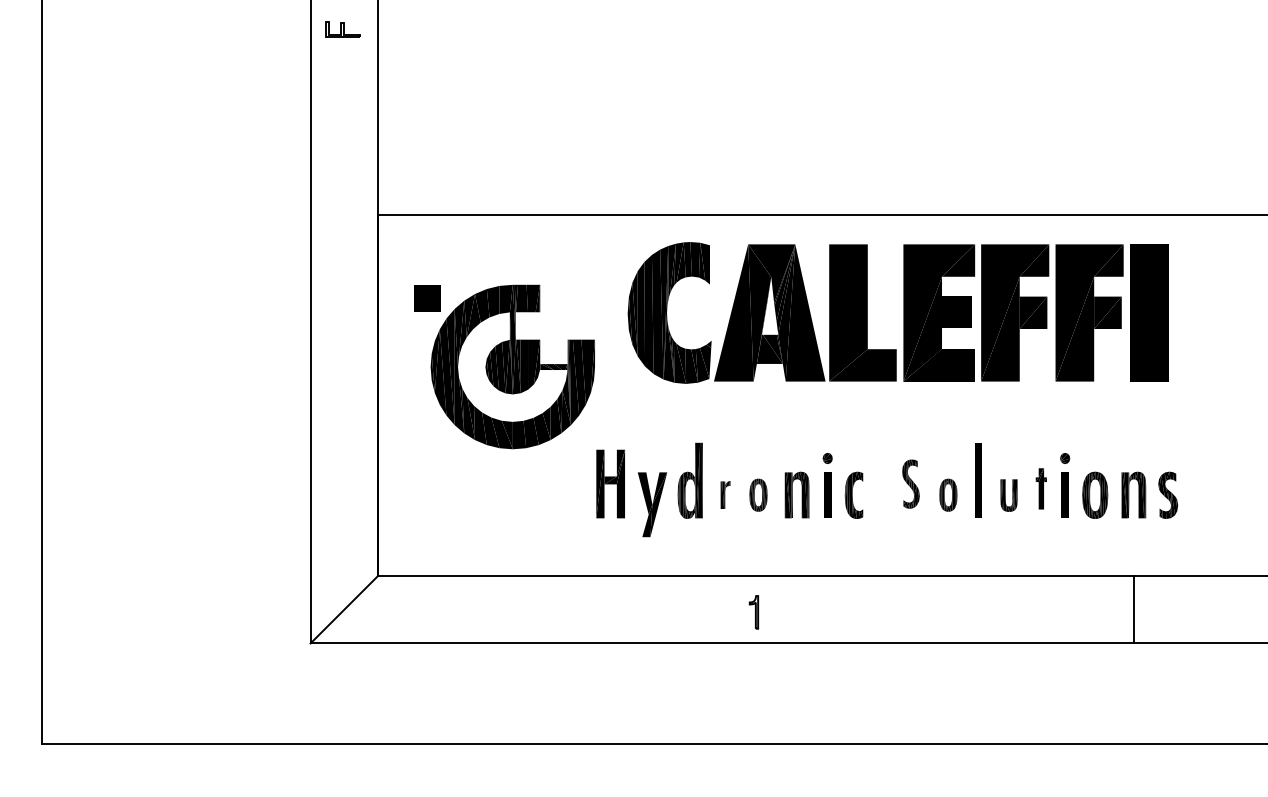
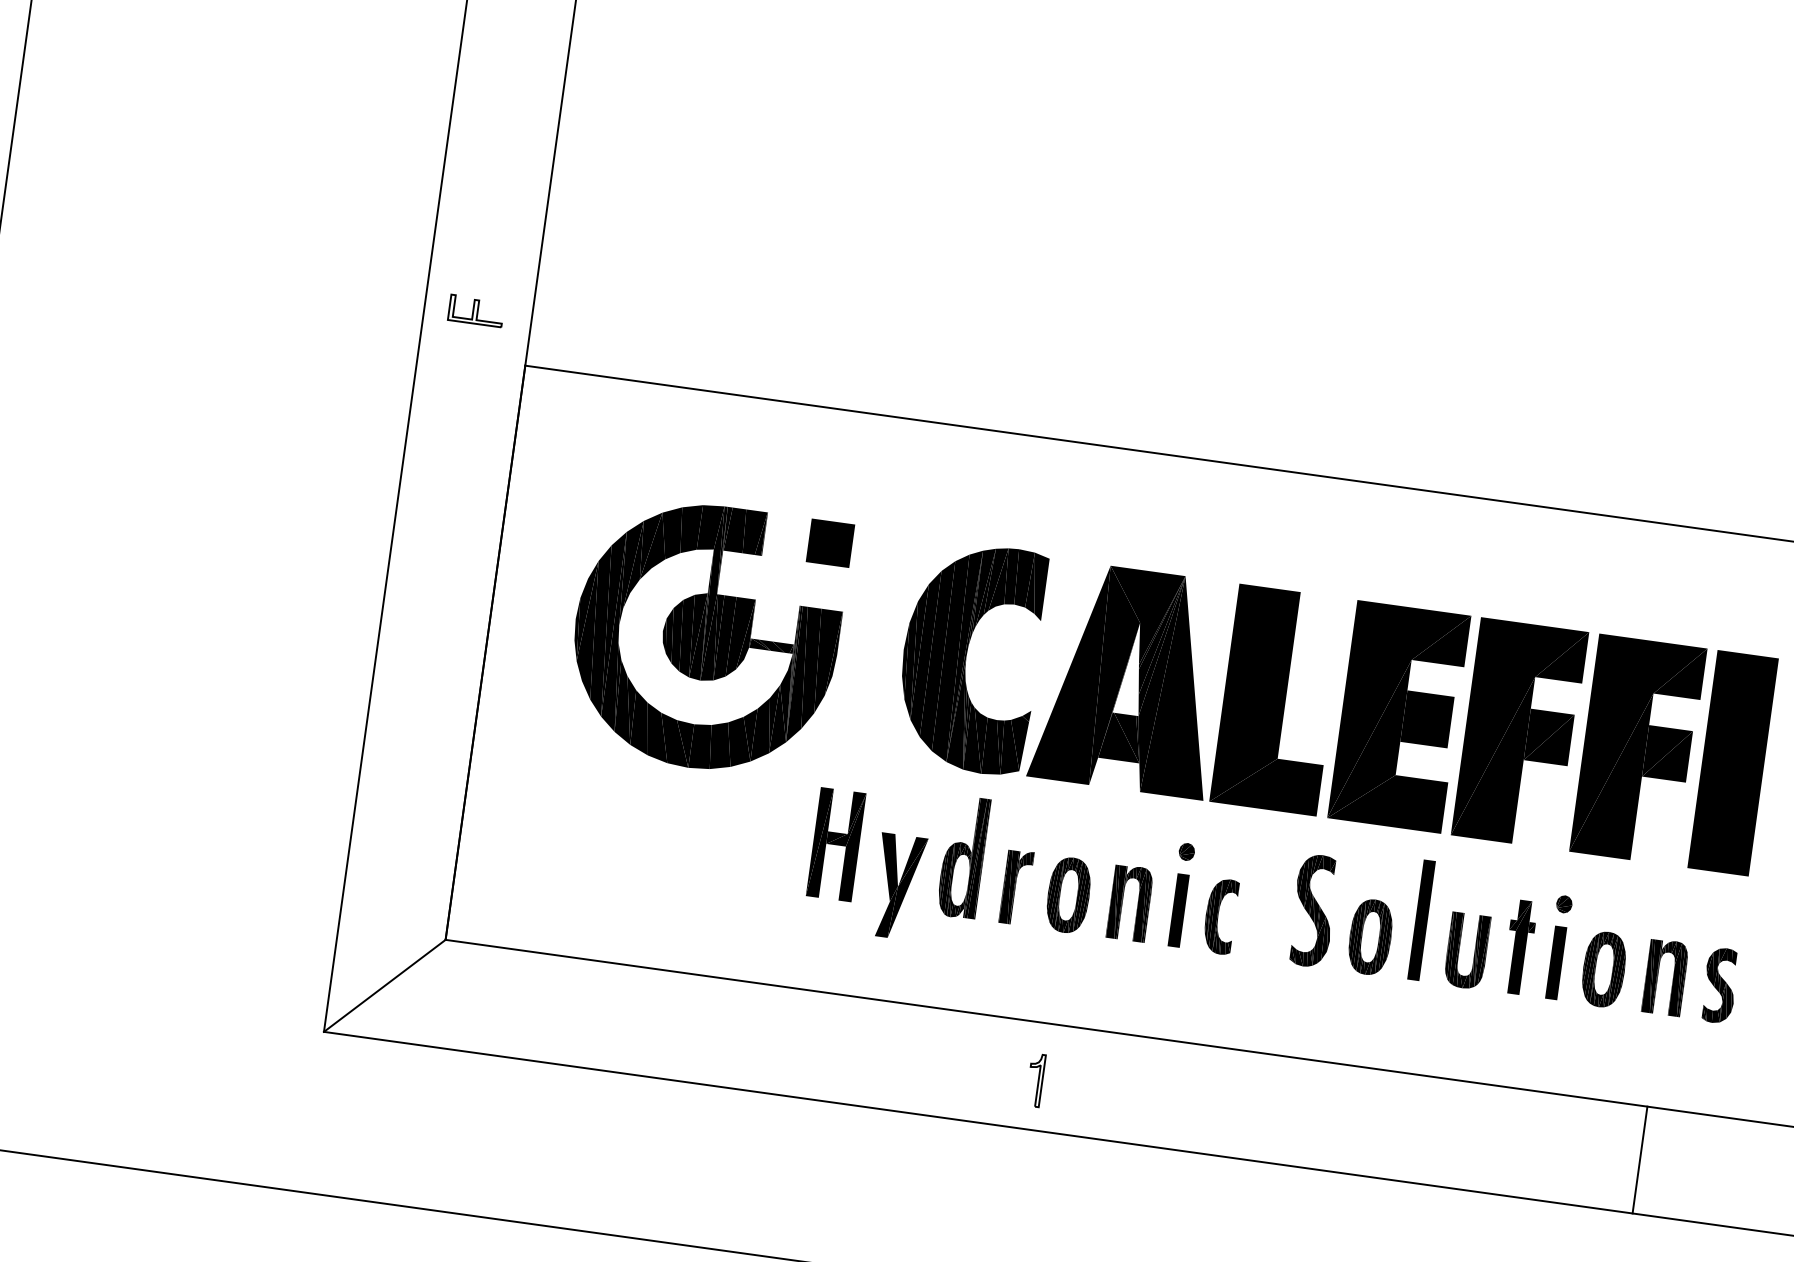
part: (342, 29) -> (475, 310), moved
part: (427, 298) -> (830, 543), moved
part: (897, 312) -> (1333, 706), moved
part: (910, 484) -> (1312, 911), size x1.43
part: (1041, 488) -> (1520, 946), size x1.43
part: (725, 494) -> (1016, 886), size x1.67
part: (758, 494) -> (1068, 893), size x1.43
part: (948, 494) -> (1370, 935), size x1.43
part: (1008, 495) -> (1466, 950), size x1.43

